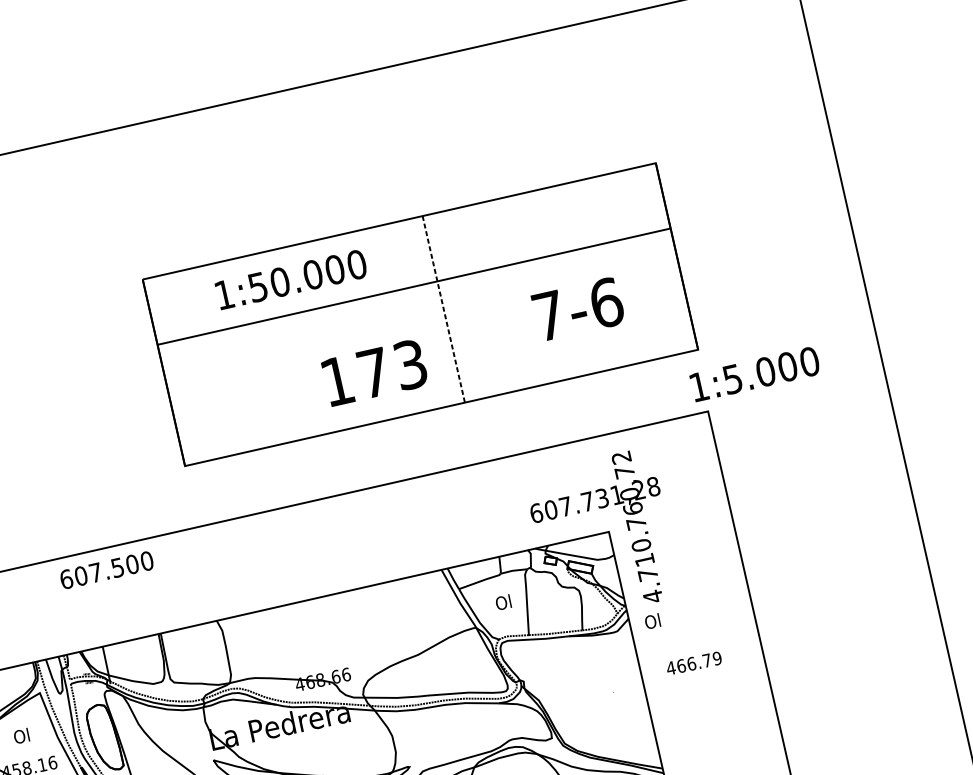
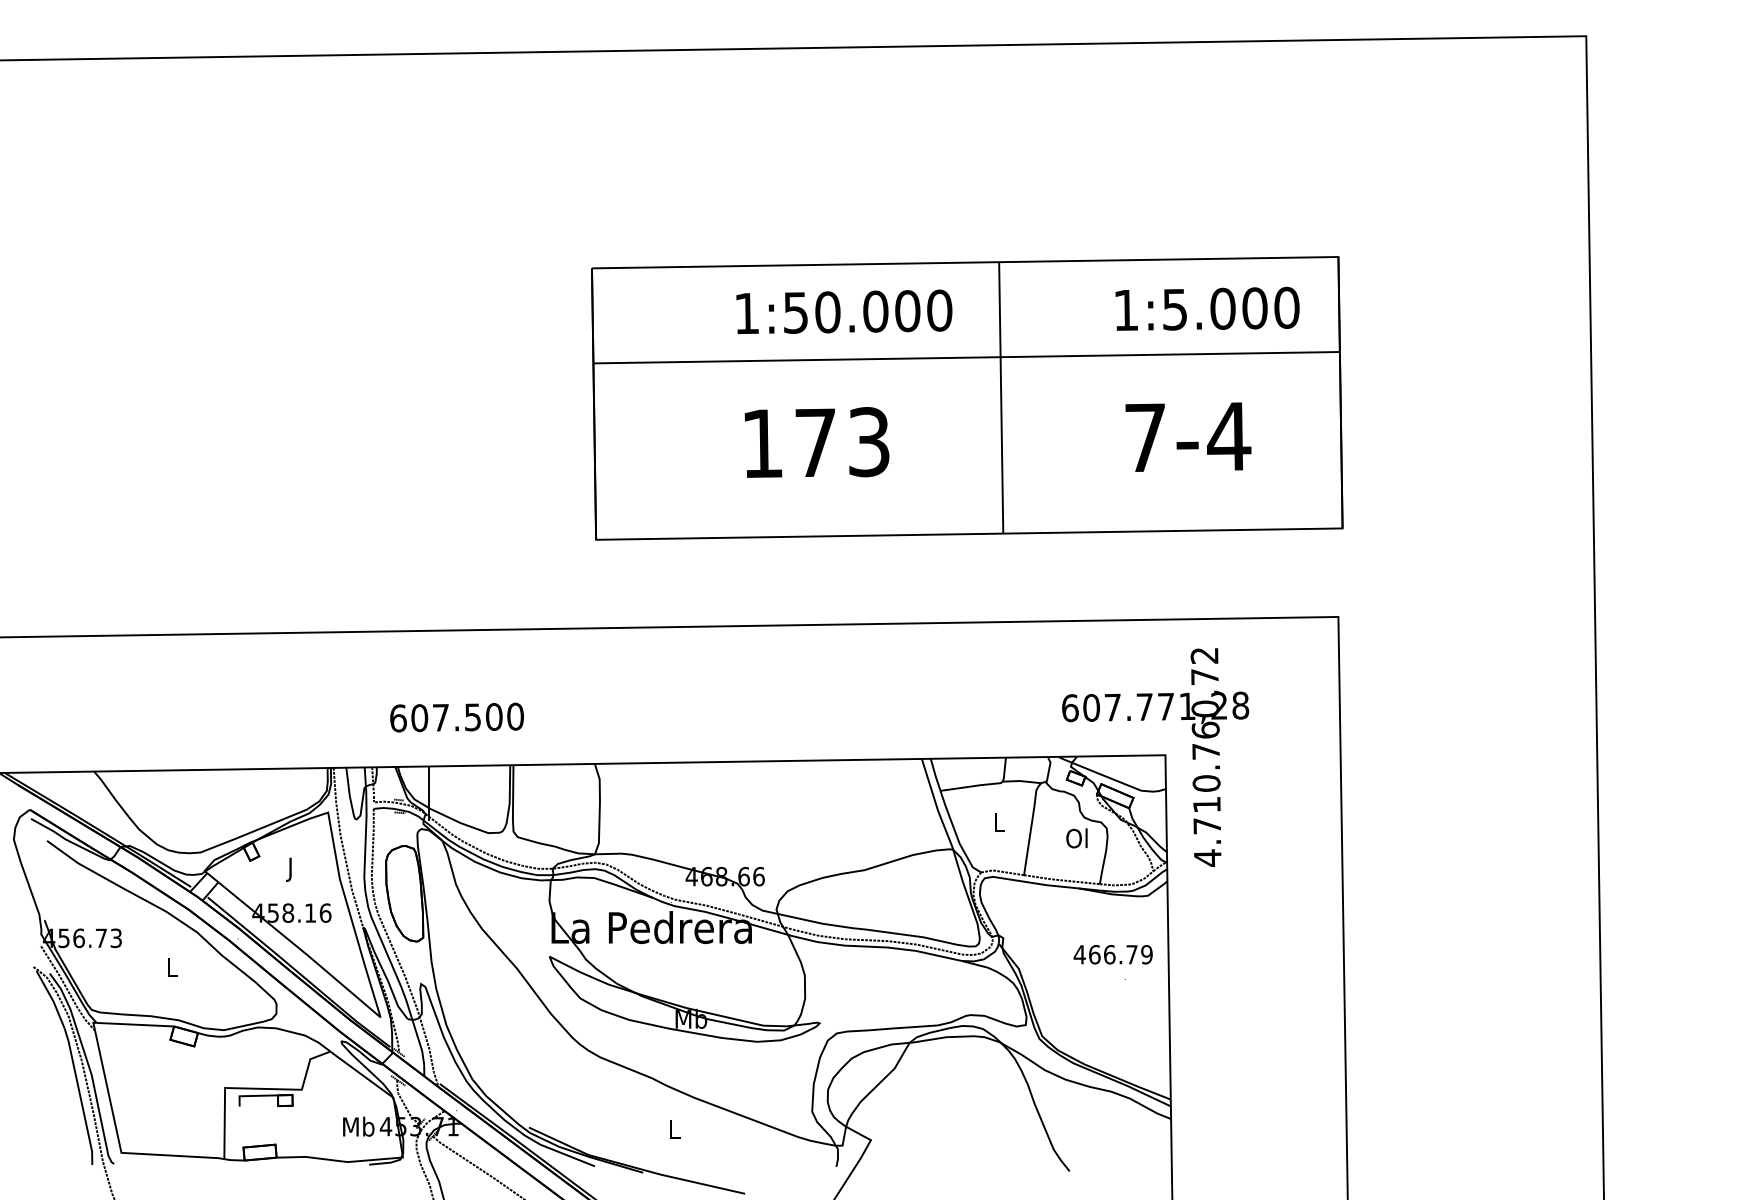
text: (291, 279) -> (844, 311), moved
text: (606, 302) -> (1229, 436), 7-6 -> 7-4
line: (443, 309) -> (1001, 397), dashed -> solid
text: (374, 372) -> (816, 442), moved
text: (755, 373) -> (1207, 308), moved
text: (602, 498) -> (1166, 706), 607.731,28 -> 607.771,28
text: (106, 570) -> (456, 717), moved
text: (502, 602) -> (997, 822), Ol -> L
text: (652, 621) -> (1076, 838), moved
text: (693, 663) -> (1112, 954), moved
text: (21, 737) -> (289, 869), Ol -> J

